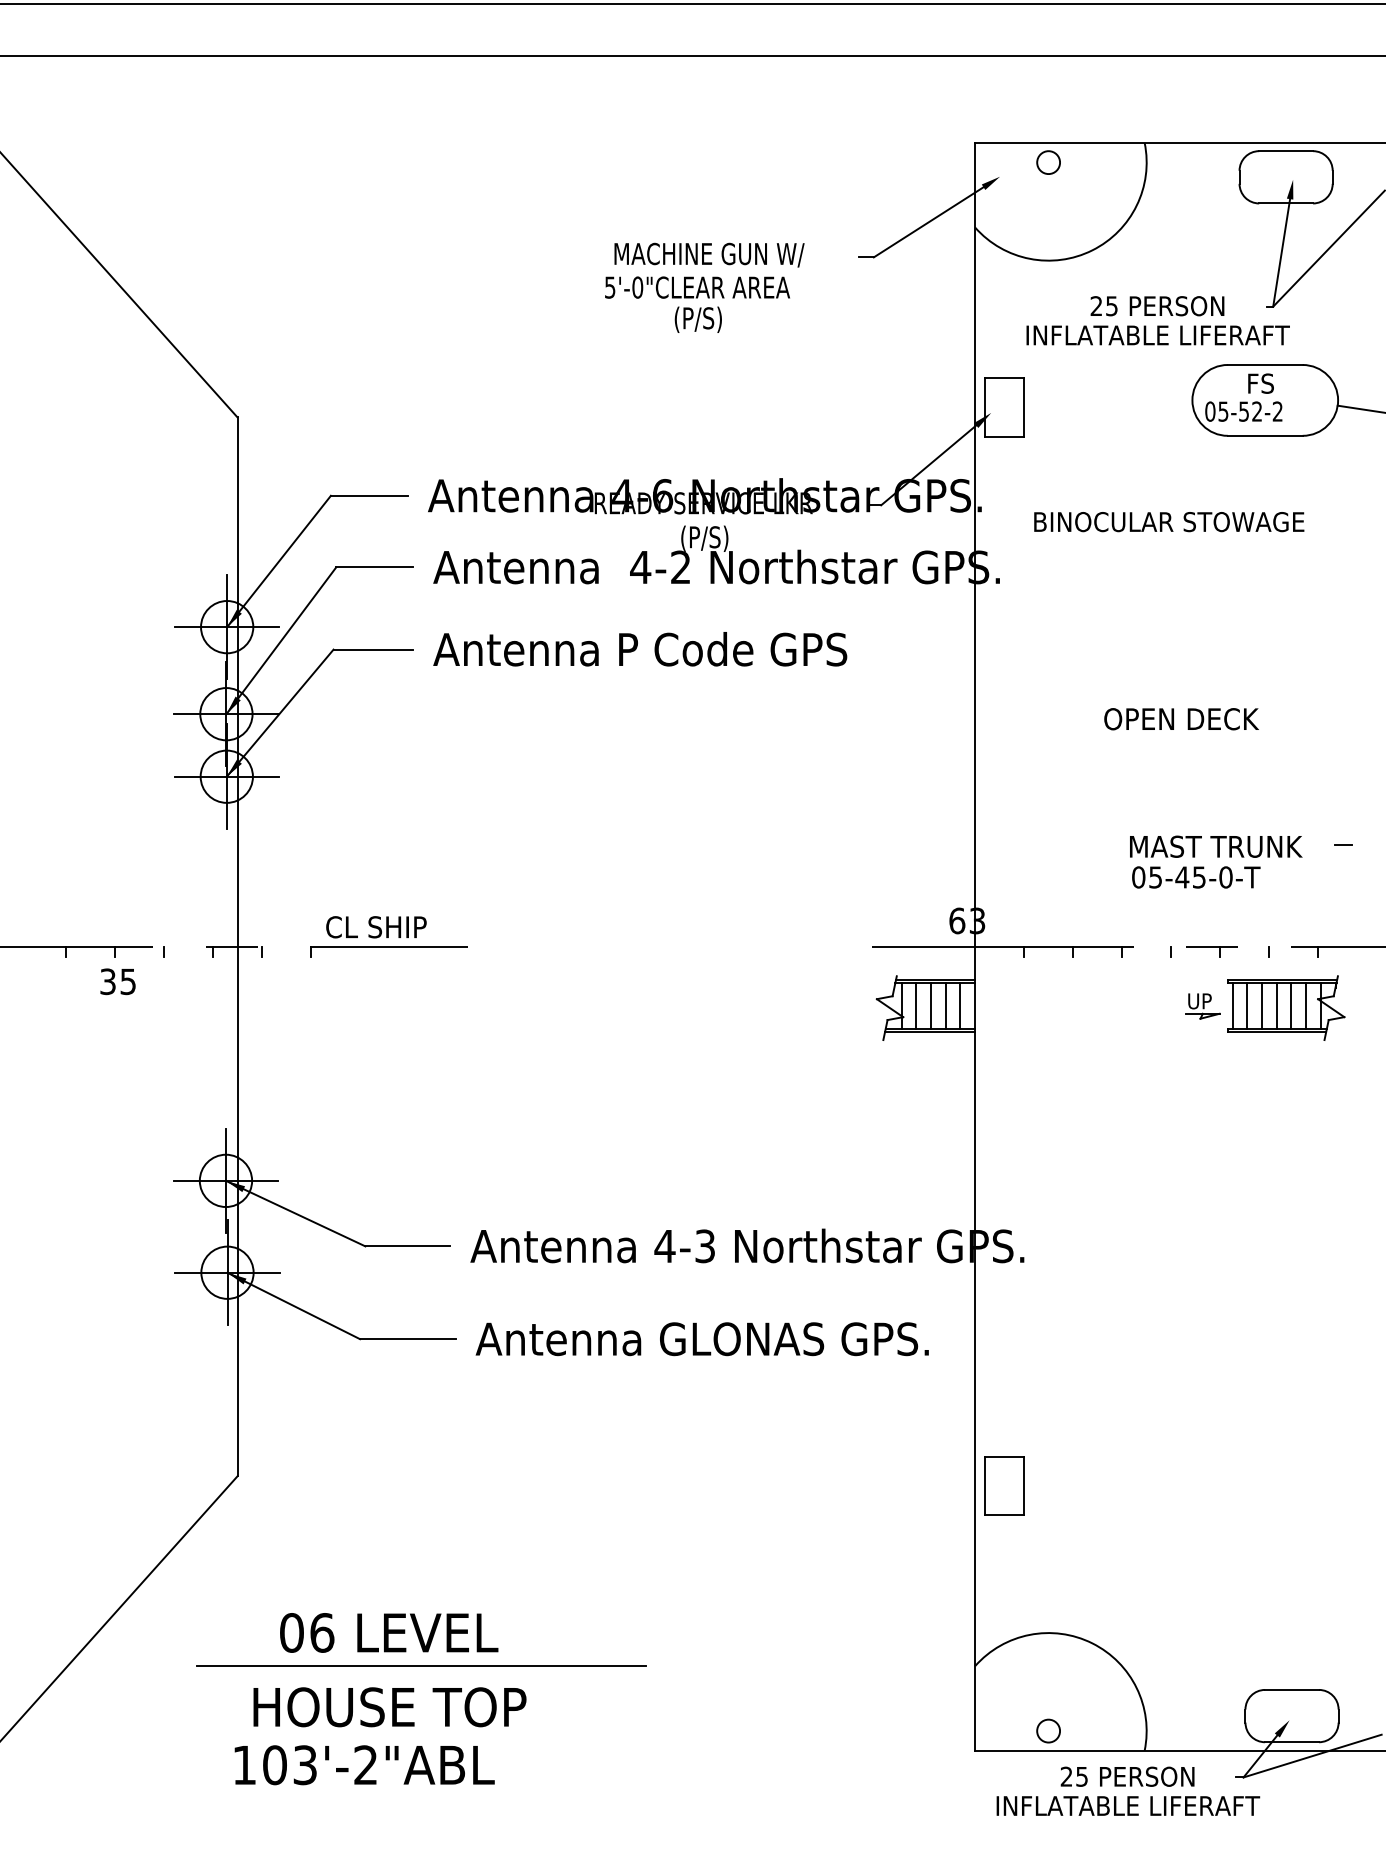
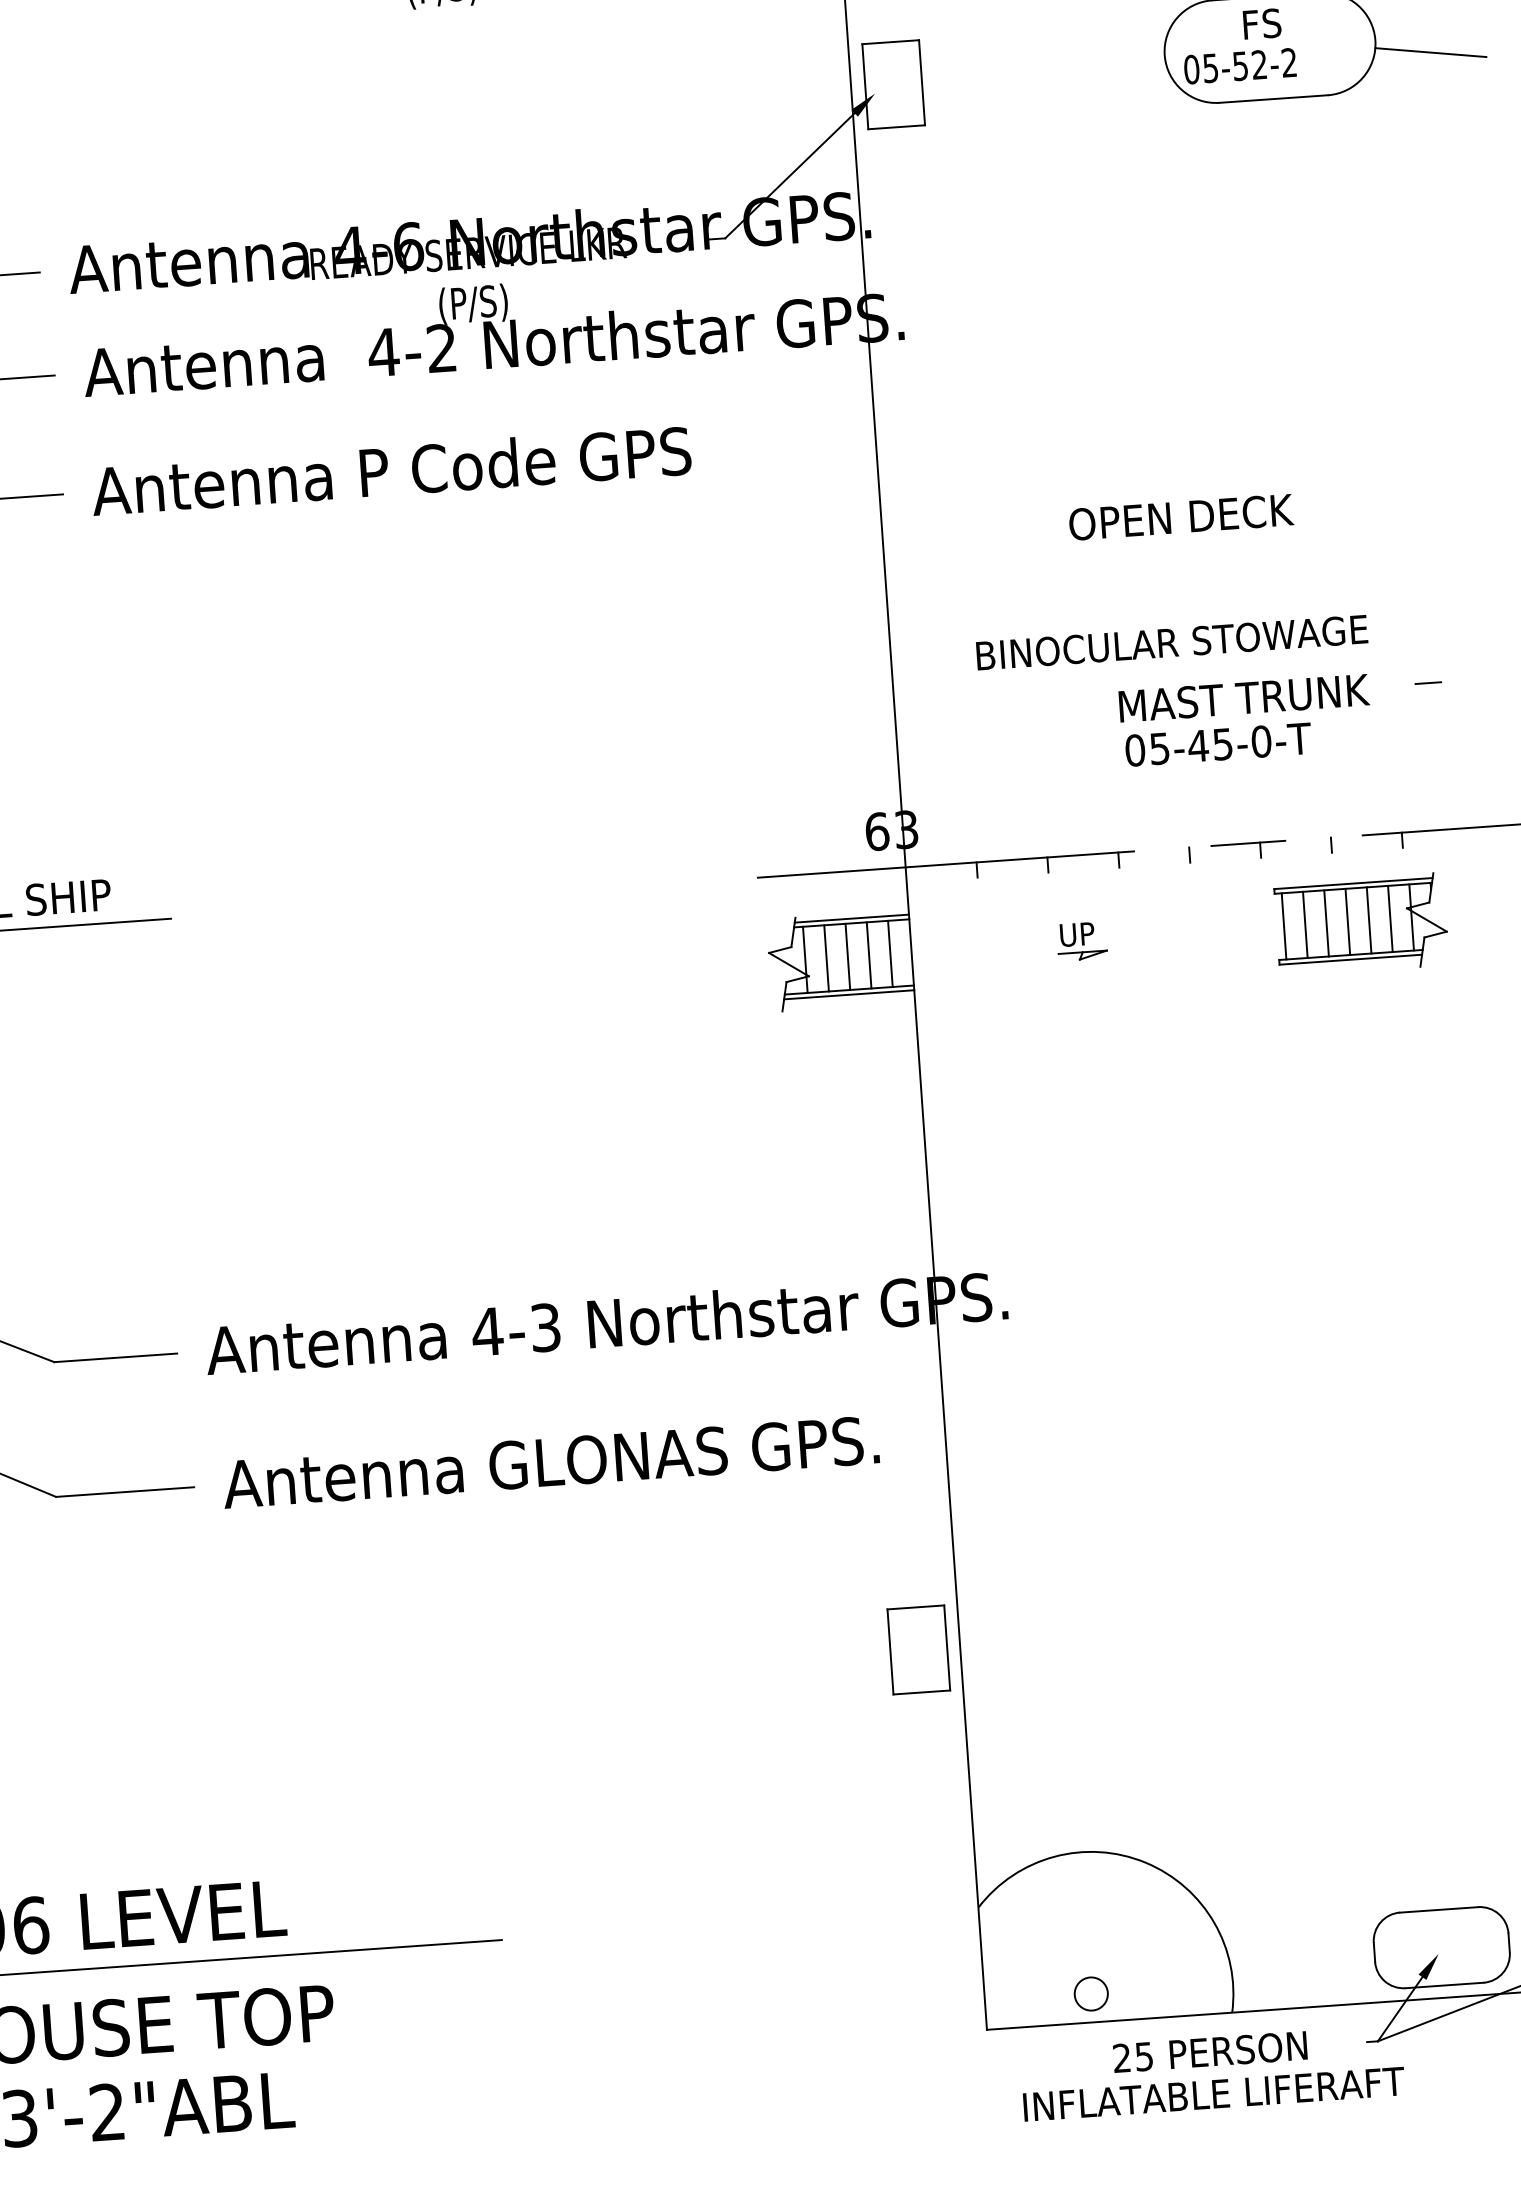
text: (1169, 522) -> (1172, 643), moved
part: (1202, 1006) -> (1081, 941), moved
part: (1004, 1485) -> (918, 1649), moved

